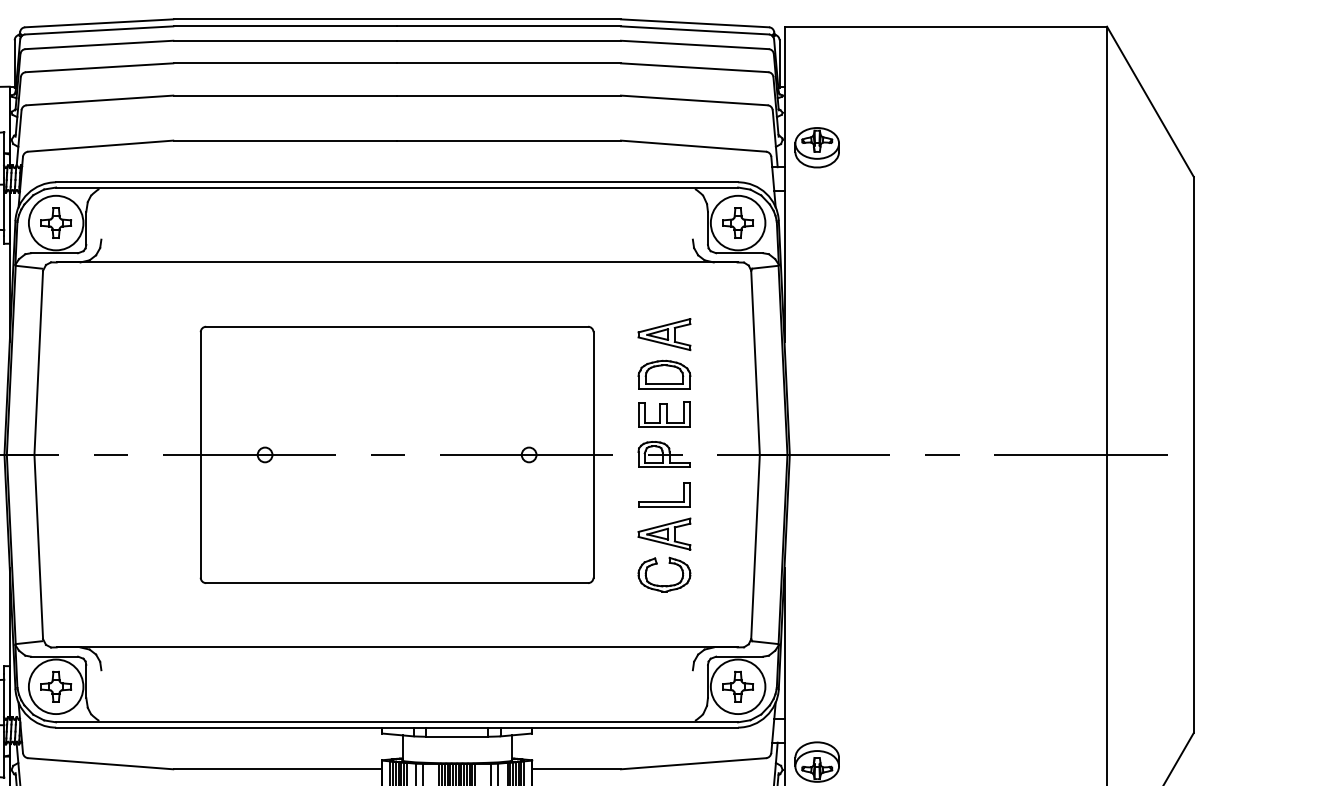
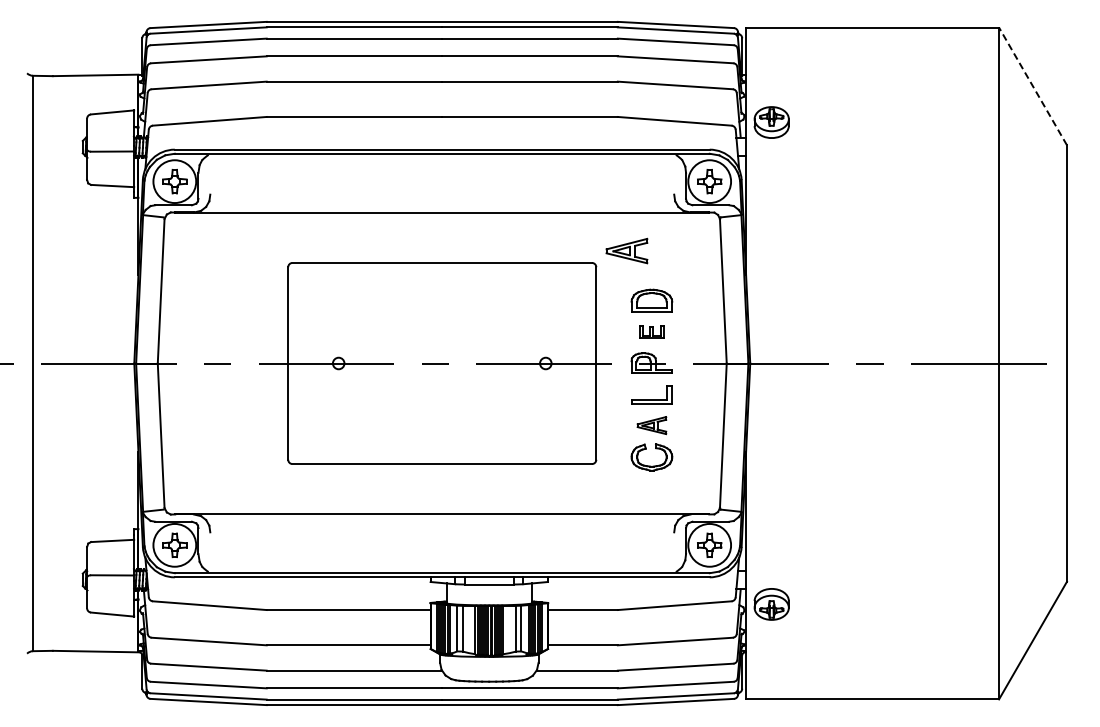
line: (1150, 101) -> (1033, 86), solid -> dashed
part: (663, 333) -> (626, 250), moved
part: (663, 414) -> (651, 331), size x0.6
part: (663, 534) -> (651, 425), size x0.7

